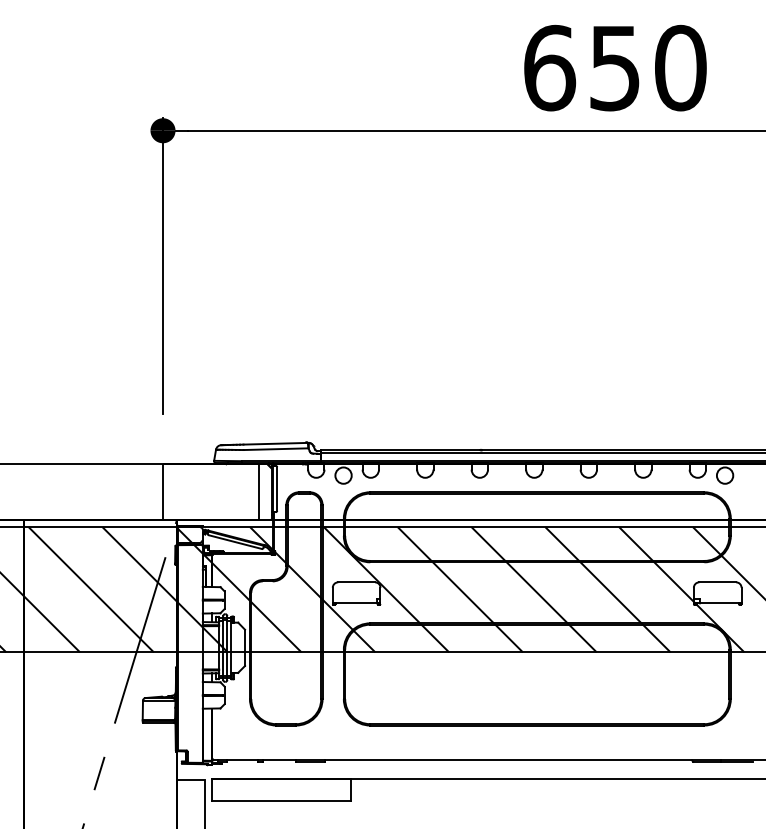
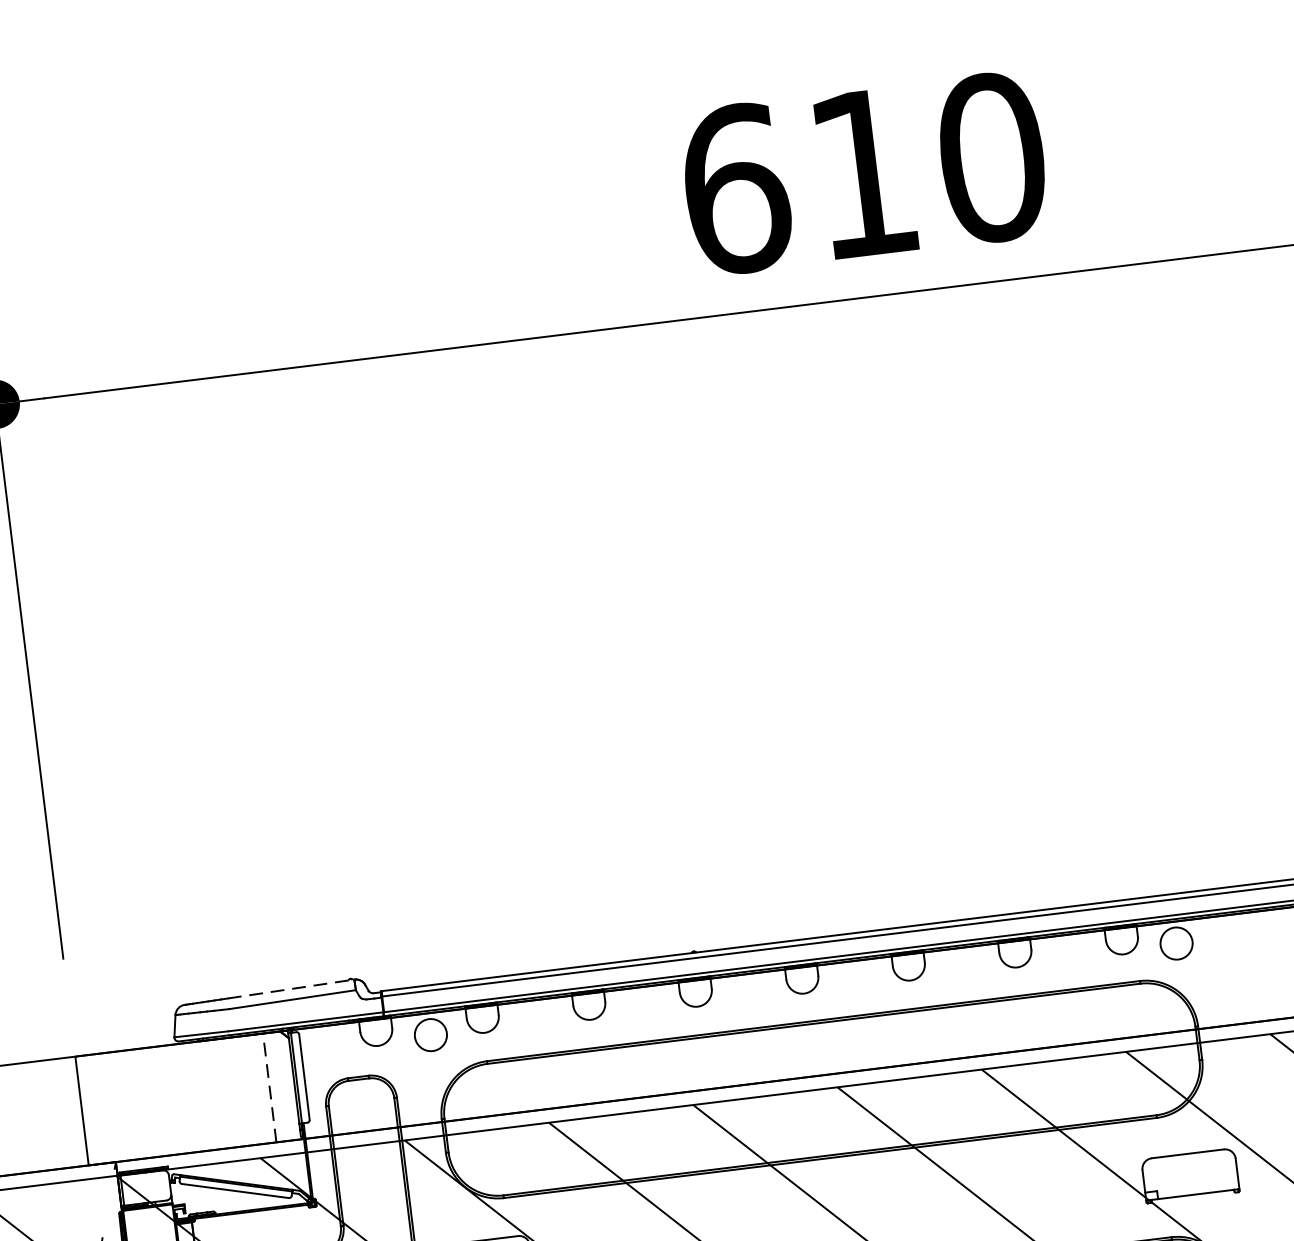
text: (614, 68) -> (862, 174), 650 -> 610
line: (276, 443) -> (292, 988), solid -> dashed
line: (259, 492) -> (270, 1088), solid -> dashed

